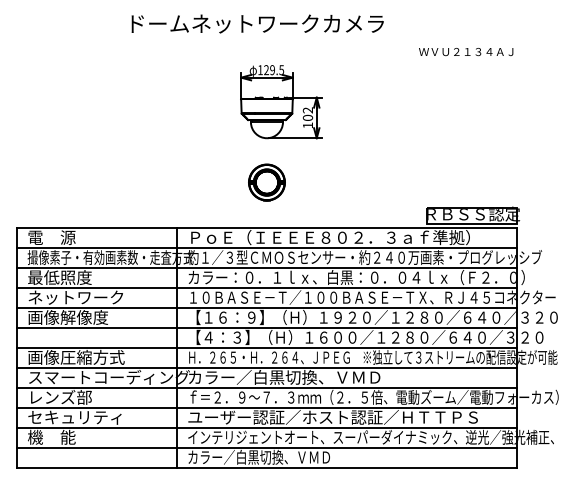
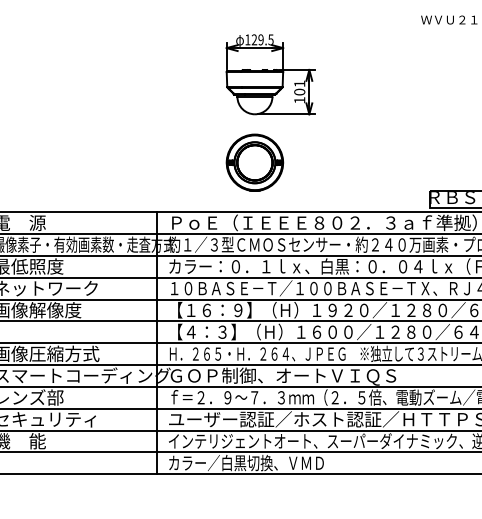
text: (307, 110) -> (299, 83), 102 -> 101
part: (266, 182) -> (254, 162), size x1.43
text: (292, 378) -> (282, 376), カラー／白黒切換、ＶＭＤ -> ＧＯＰ制御、オートＶＩＱＳ

